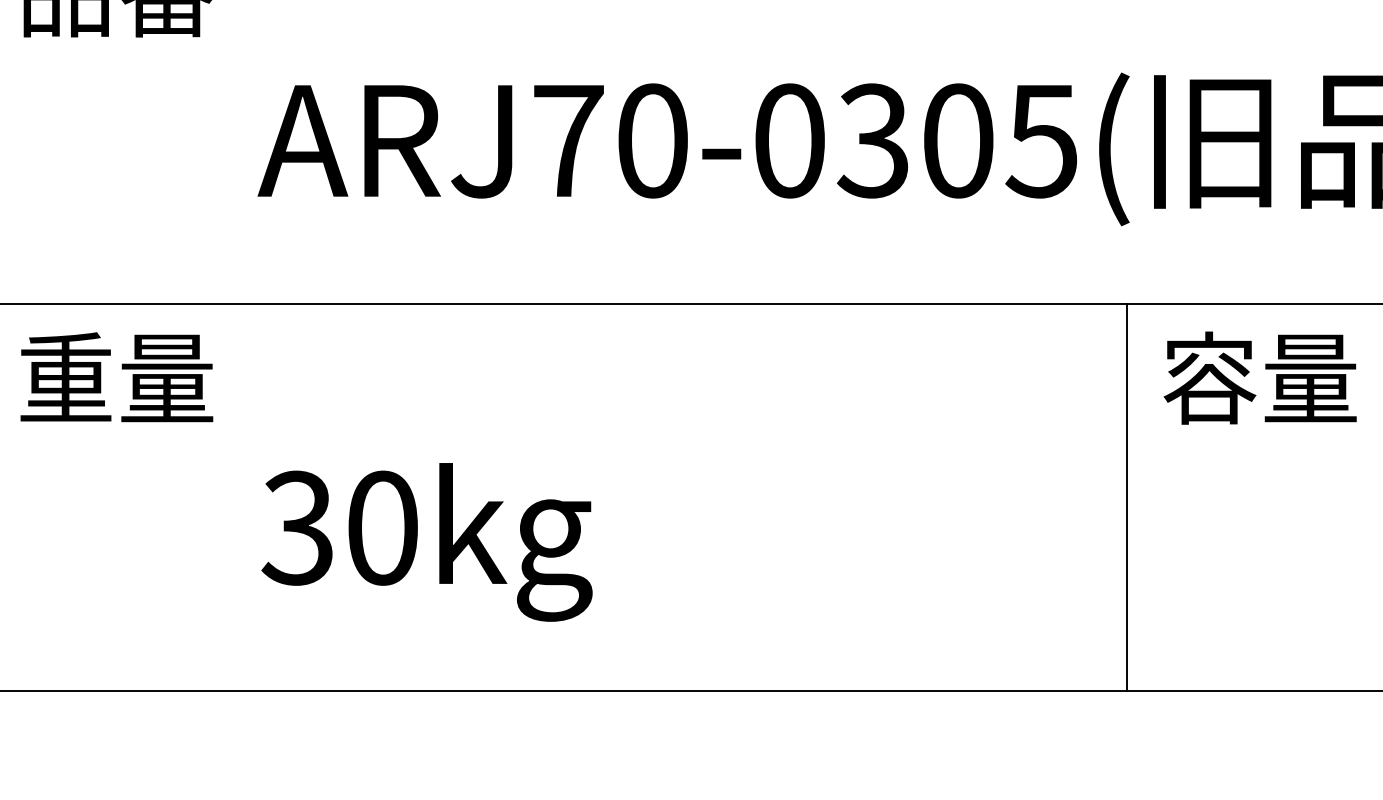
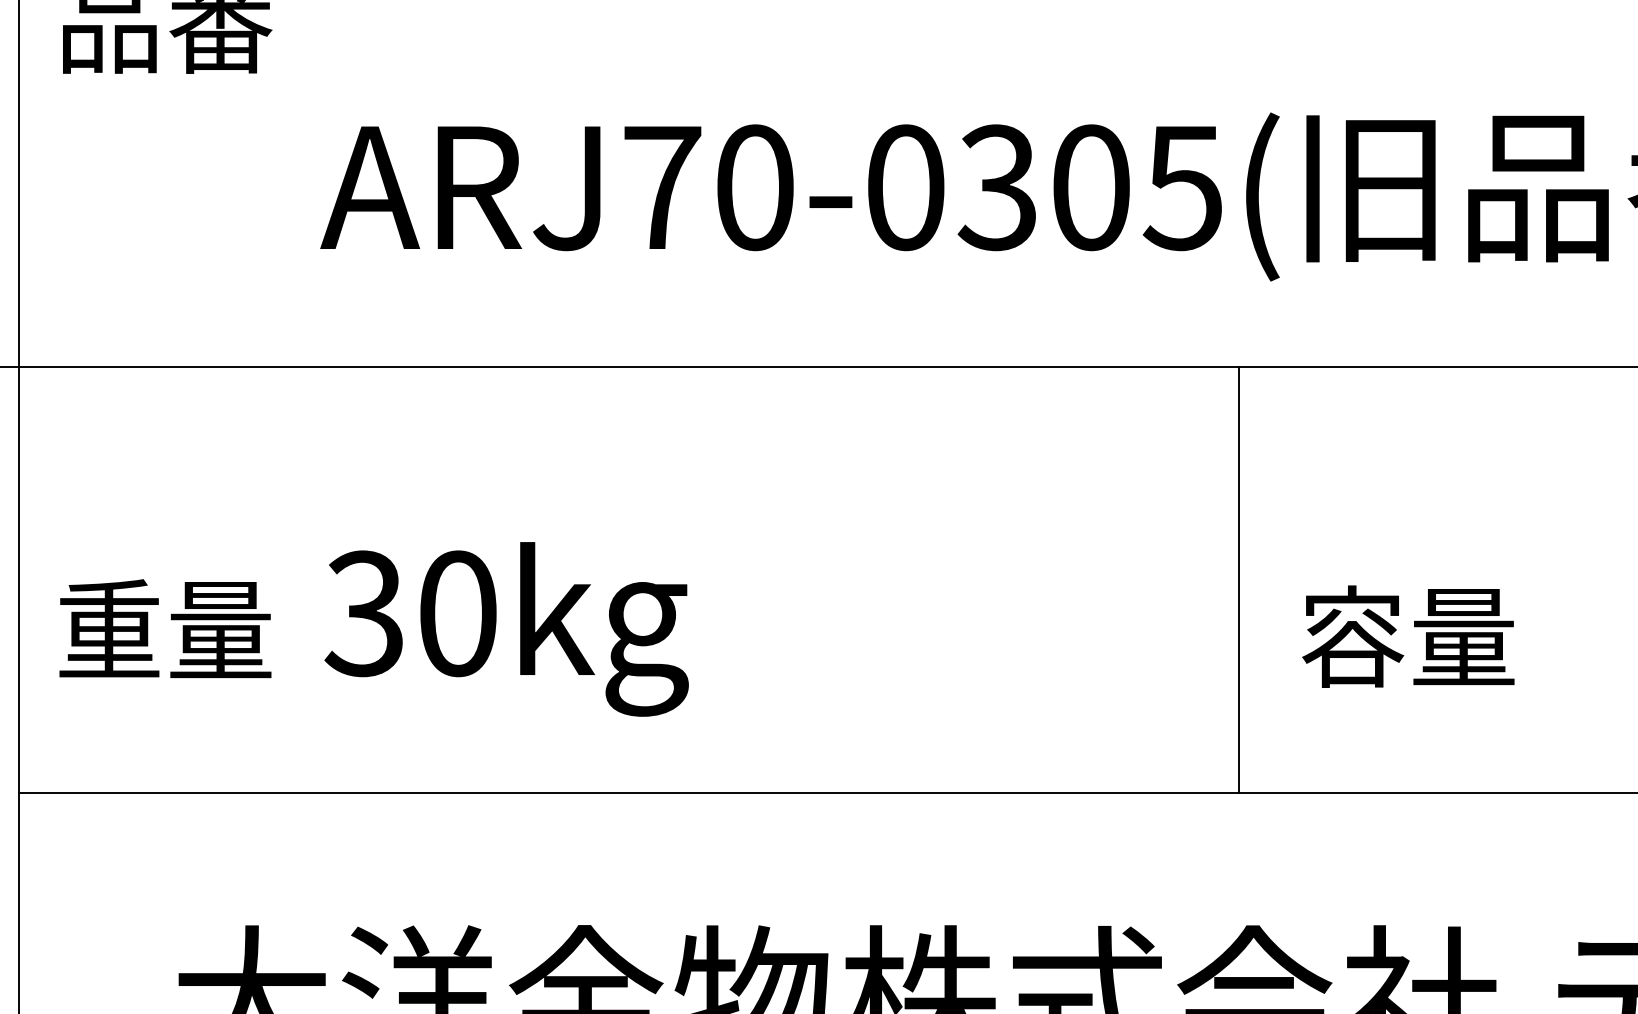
text: (116, 377) -> (165, 628), moved
text: (1260, 377) -> (1408, 636), moved
line: (1126, 497) -> (1238, 580), moved

